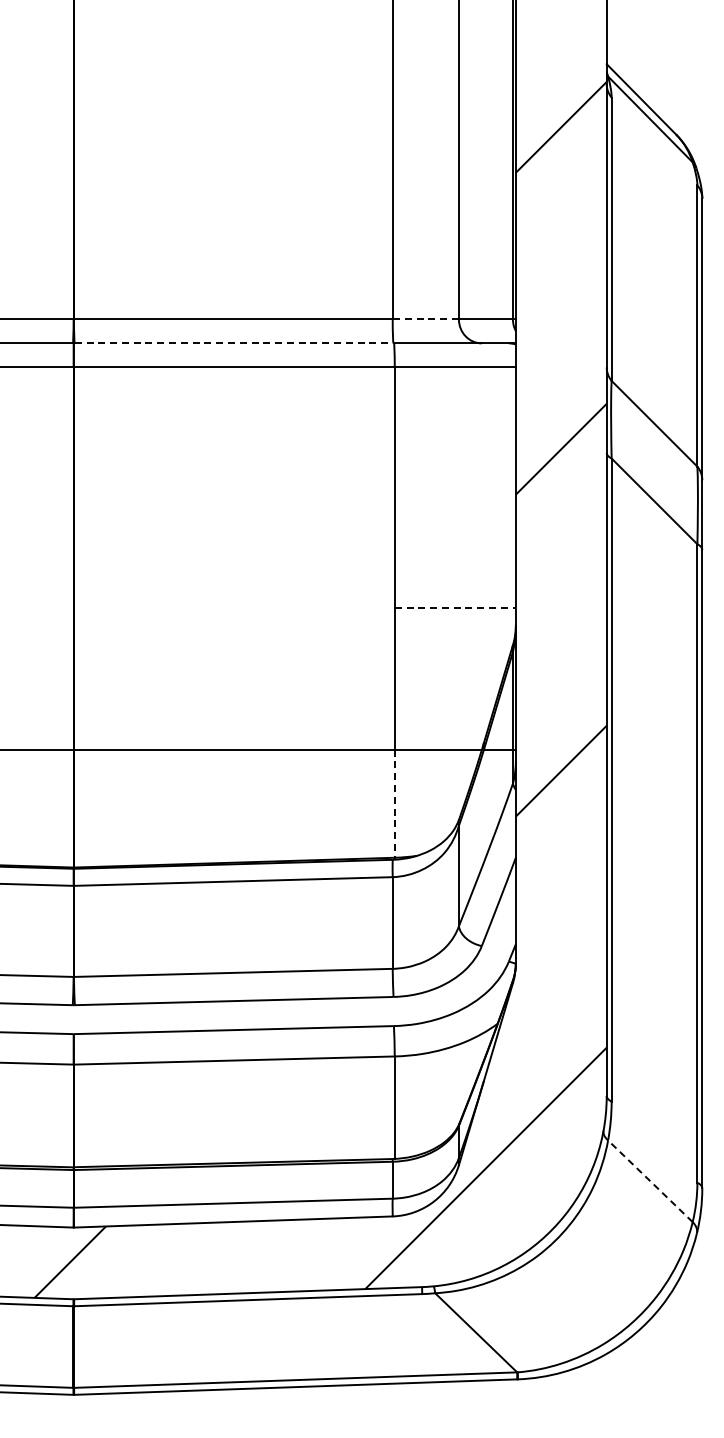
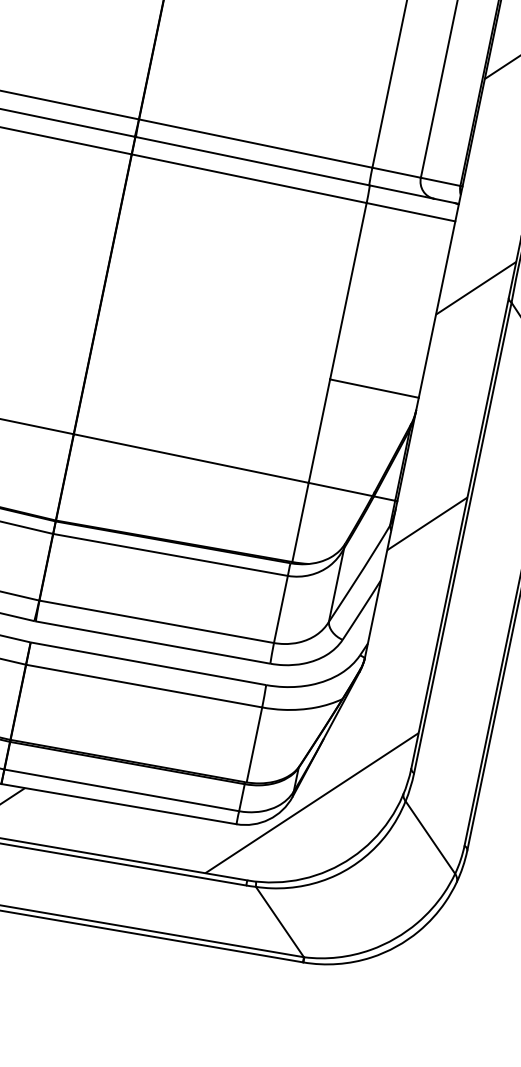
line: (425, 319) -> (396, 172), dashed -> solid
line: (234, 343) -> (252, 161), dashed -> solid
line: (455, 608) -> (374, 388), dashed -> solid
line: (394, 804) -> (300, 523), dashed -> solid
line: (650, 1181) -> (430, 837), dashed -> solid

